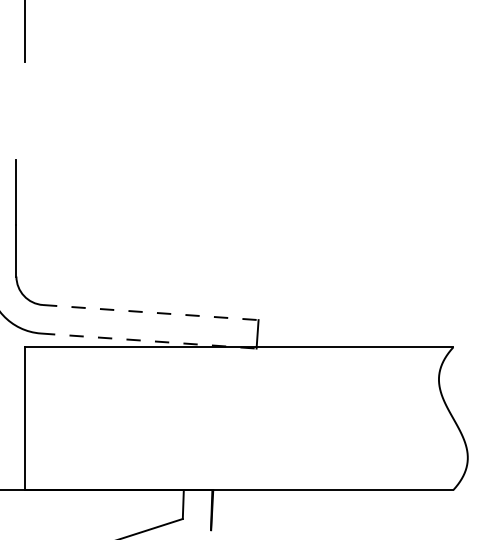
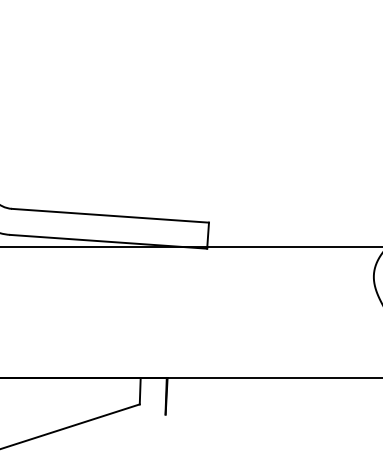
line: (151, 312) -> (111, 215), dashed -> solid
line: (149, 341) -> (109, 242), dashed -> solid

